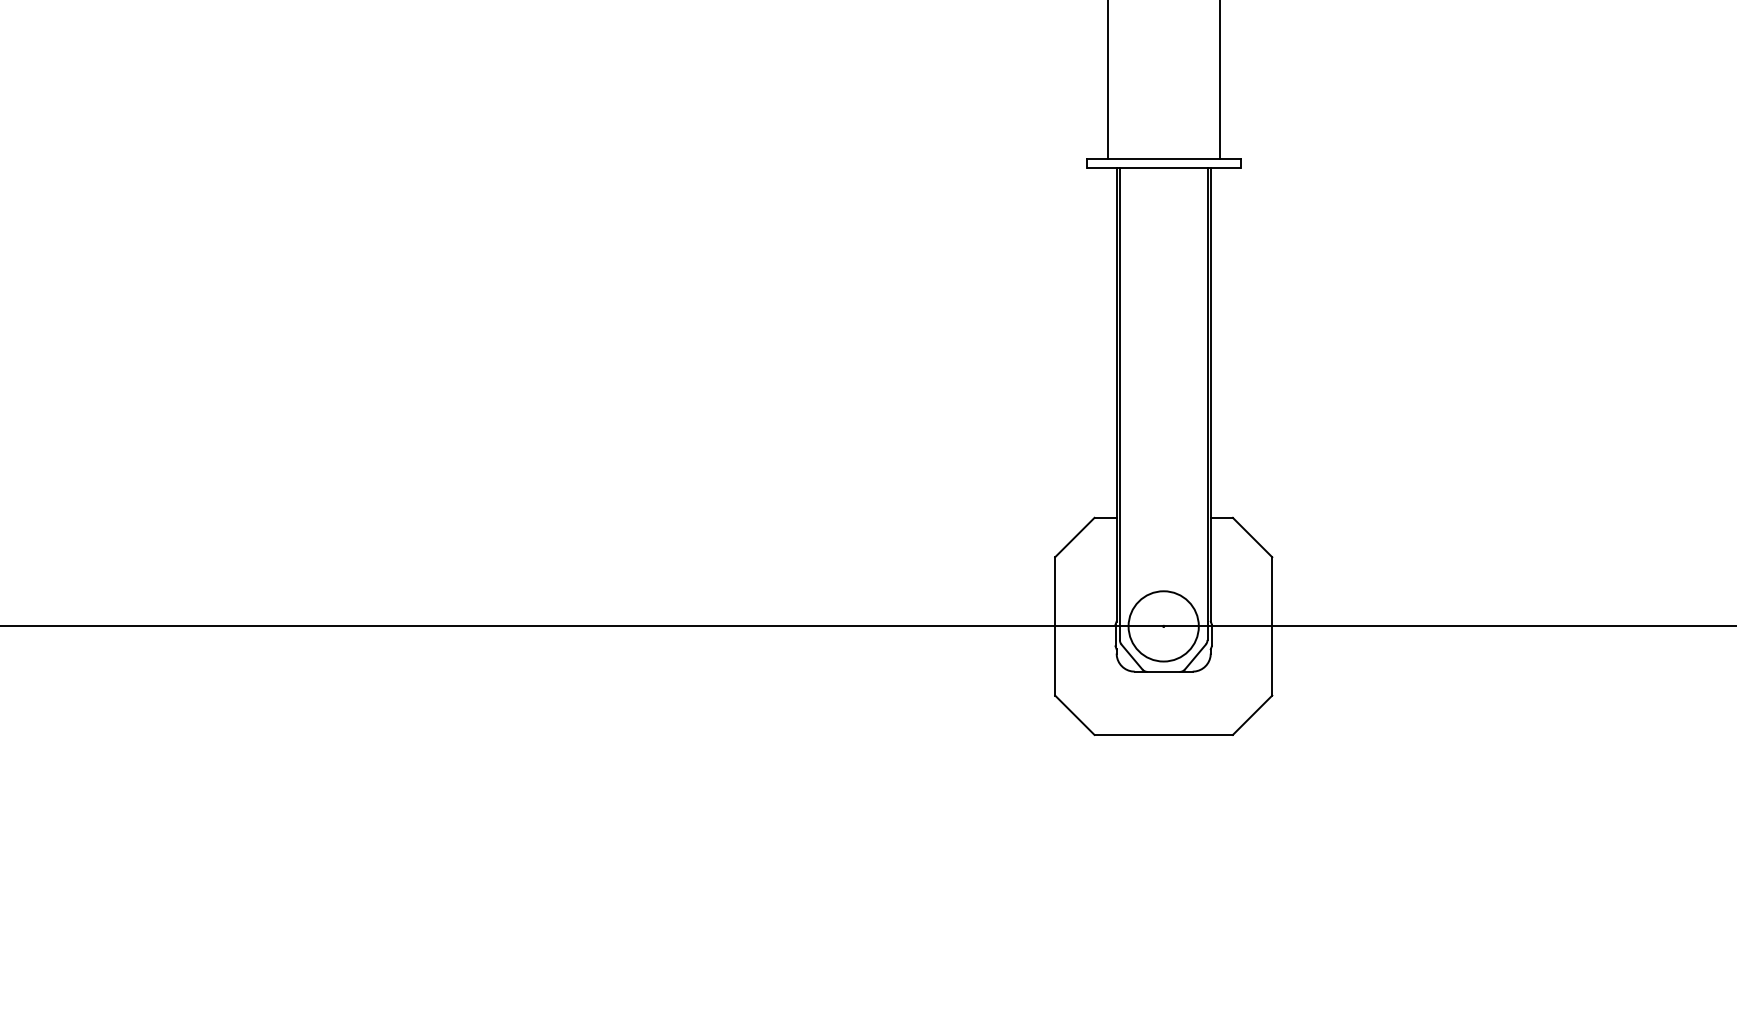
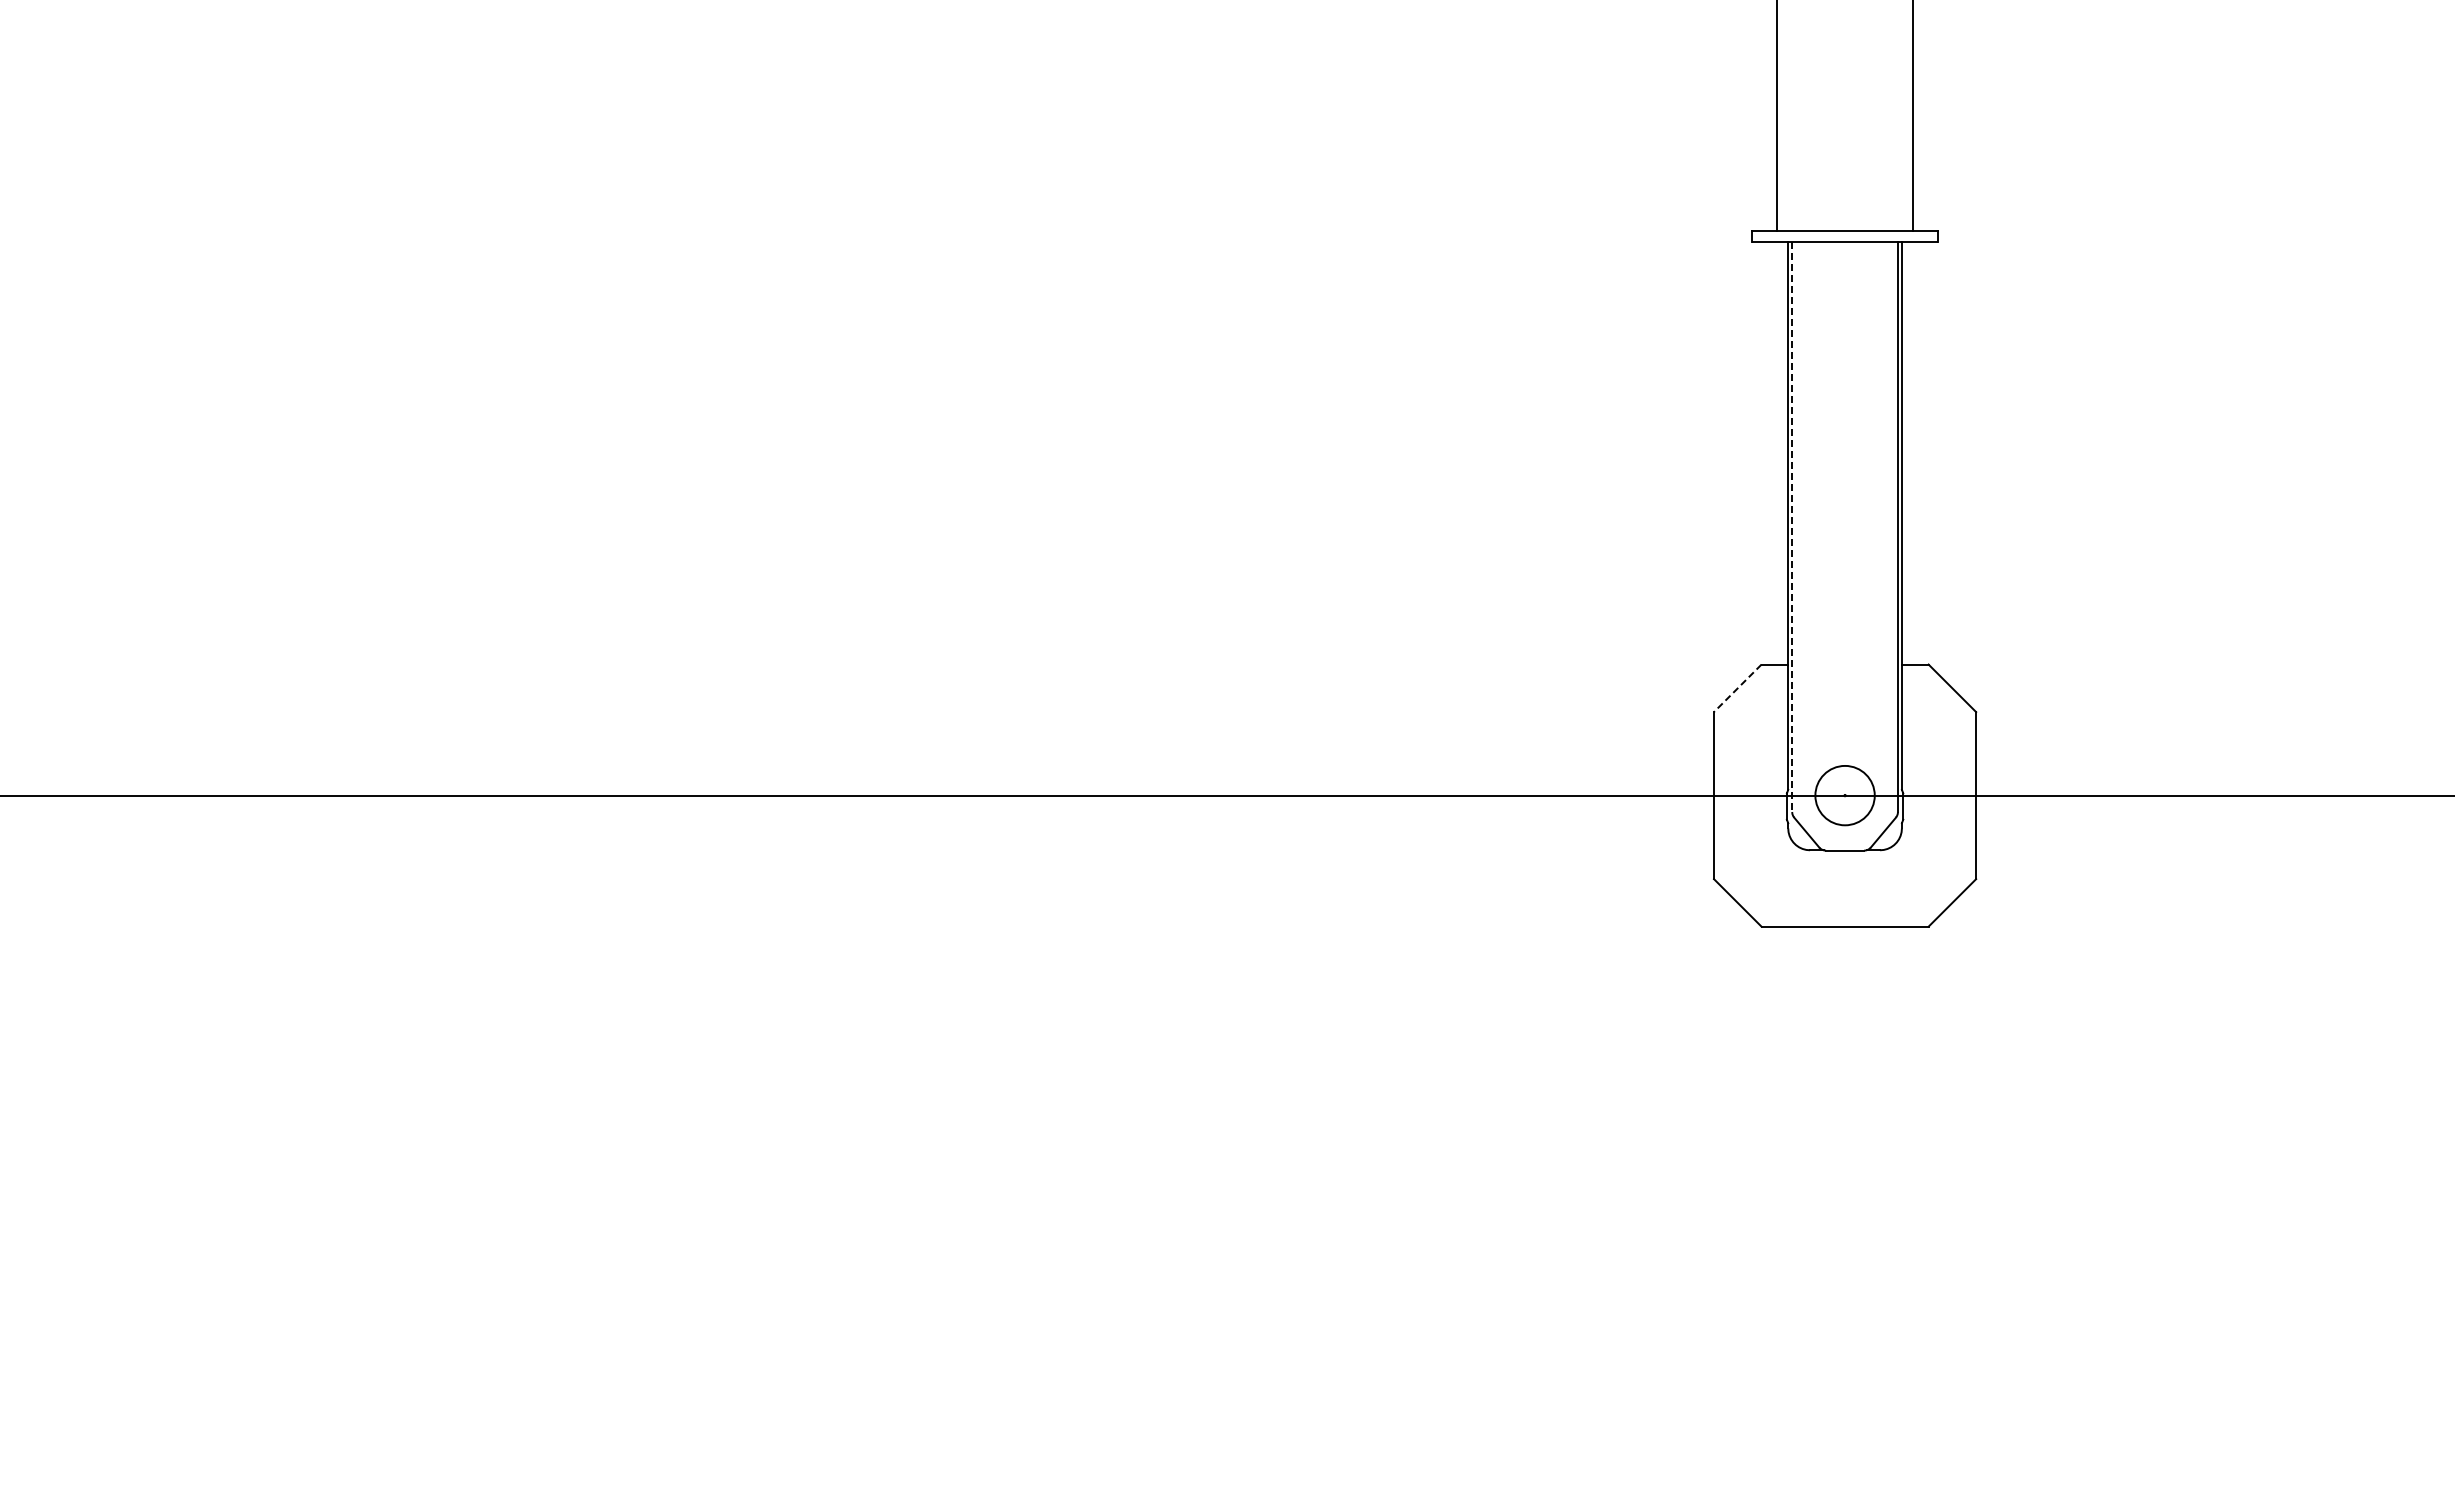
line: (1120, 404) -> (1792, 527), solid -> dashed
line: (1074, 537) -> (1737, 688), solid -> dashed
circle: (1163, 626) -> (1844, 795), size x0.7

